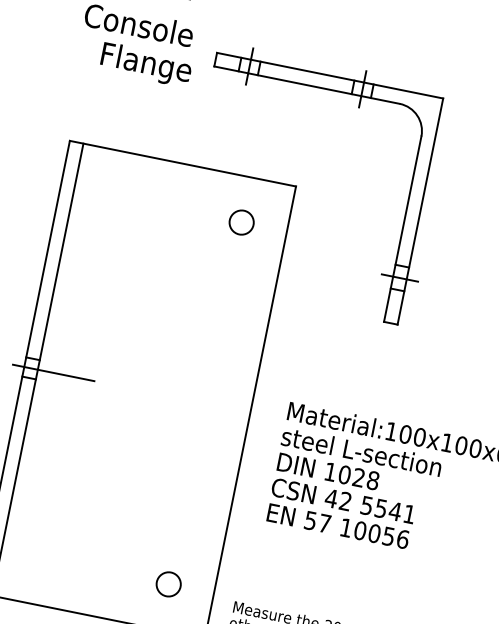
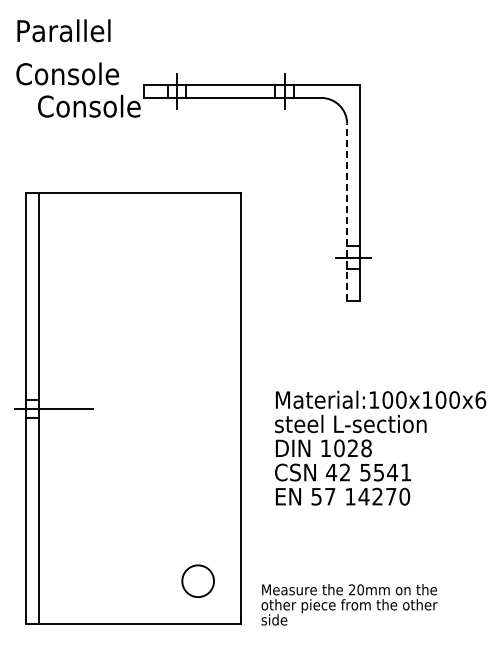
text: (154, 65) -> (89, 108), Flange -> Console
circle: (242, 222) -> (198, 235), removed
line: (403, 228) -> (347, 211), solid -> dashed
text: (381, 534) -> (384, 496), 10056 -> 14270
circle: (168, 584) -> (198, 581), size x1.4

